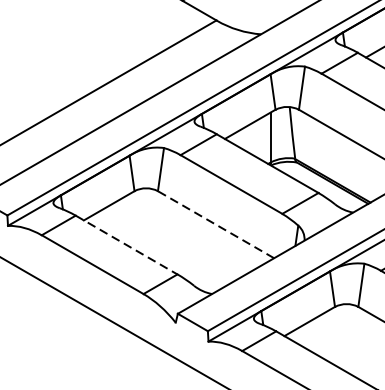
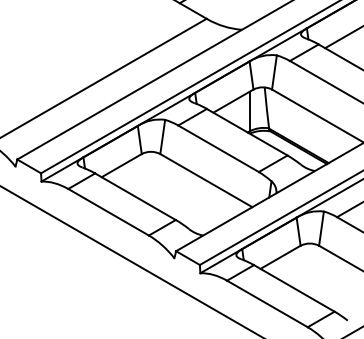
line: (214, 224) -> (205, 180), dashed -> solid
line: (126, 244) -> (135, 196), dashed -> solid

